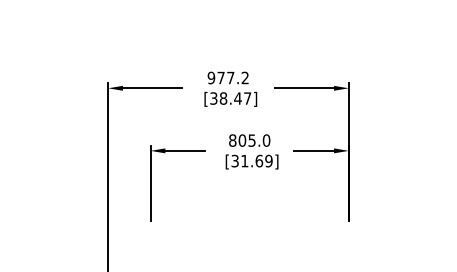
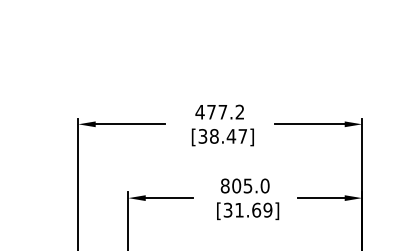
text: (211, 77) -> (200, 111), 977.2 -> 477.2

